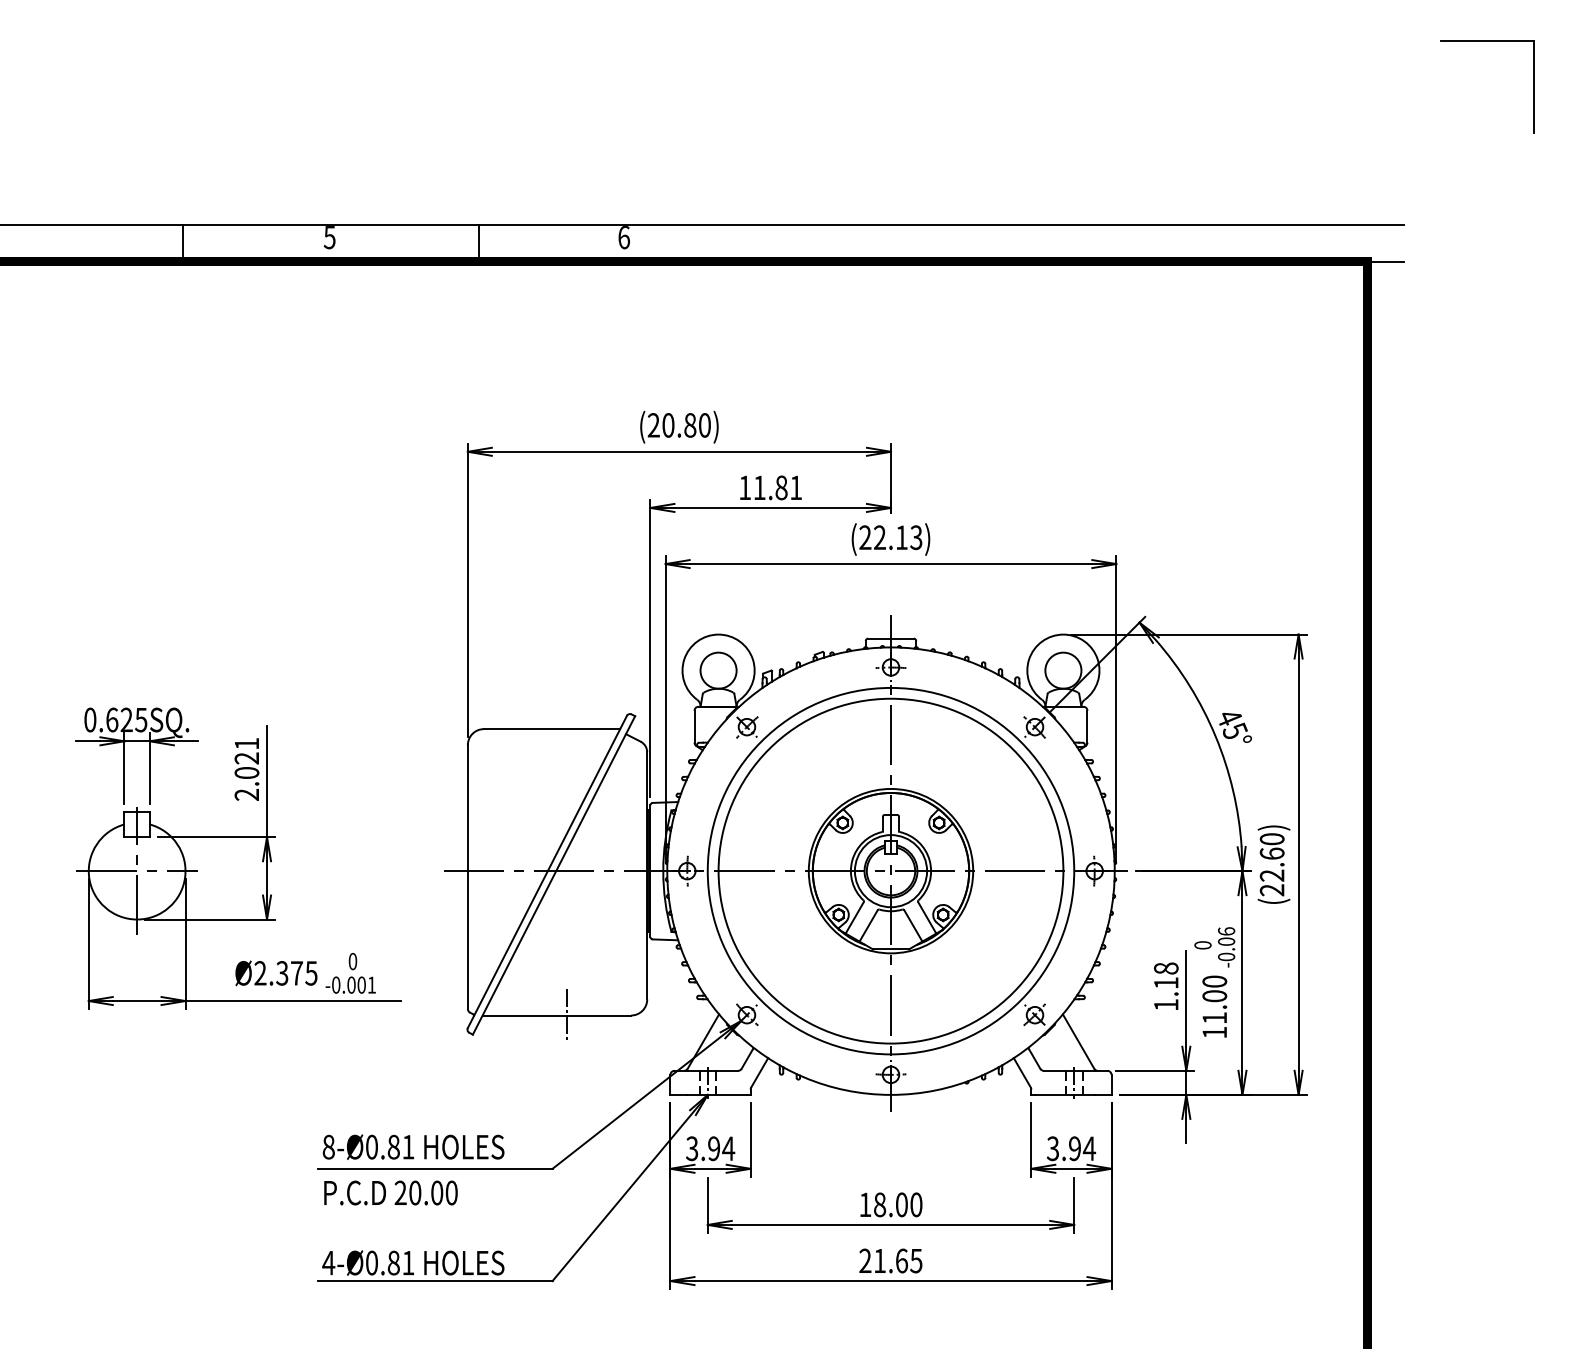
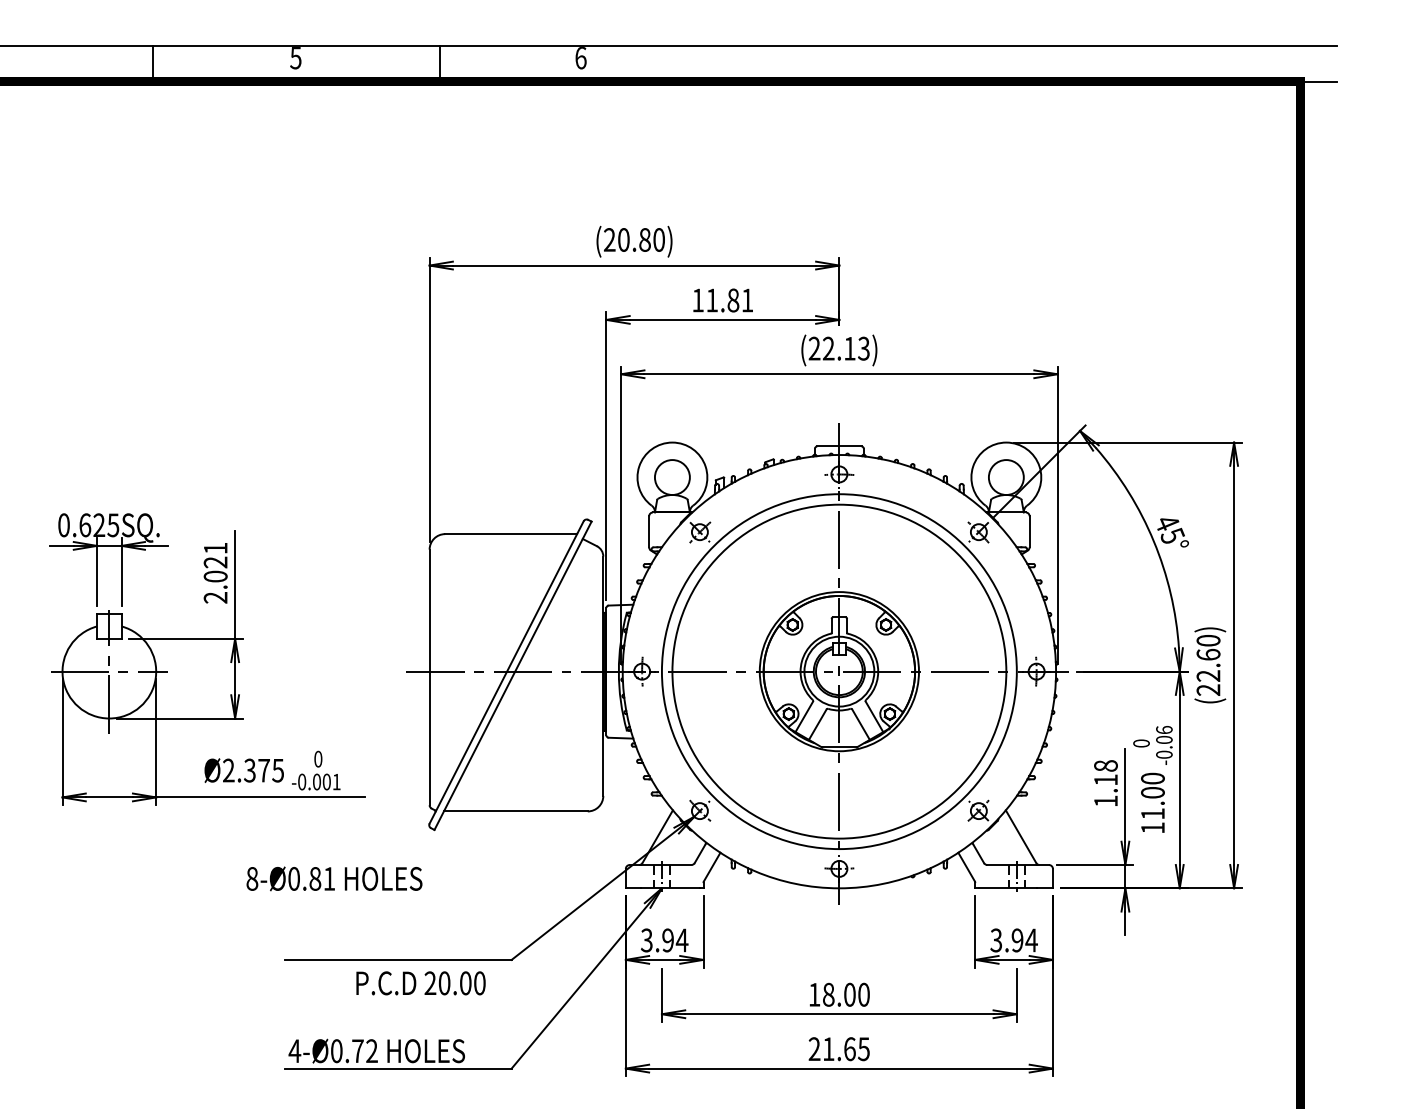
line: (567, 1015) -> (526, 811), removed
text: (413, 1146) -> (334, 878), moved
text: (390, 1192) -> (420, 982), moved
text: (400, 1262) -> (364, 1050), 4-Ø0.81 -> 4-Ø0.72

